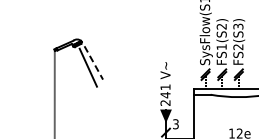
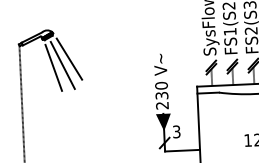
line: (94, 63) -> (70, 59), dashed -> solid
line: (80, 68) -> (52, 66), added
text: (165, 91) -> (161, 91), 241 -> 230

